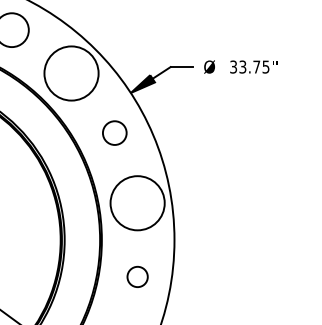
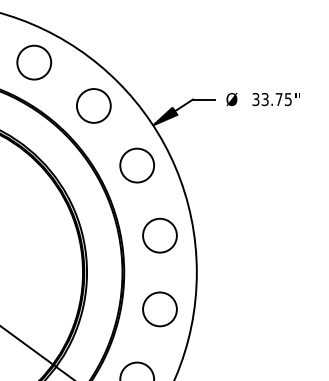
circle: (71, 73) -> (93, 105), size x0.62
circle: (114, 133) -> (136, 165), size x1.43
circle: (137, 203) -> (159, 235), size x0.62
circle: (137, 277) -> (159, 309), size x1.67

